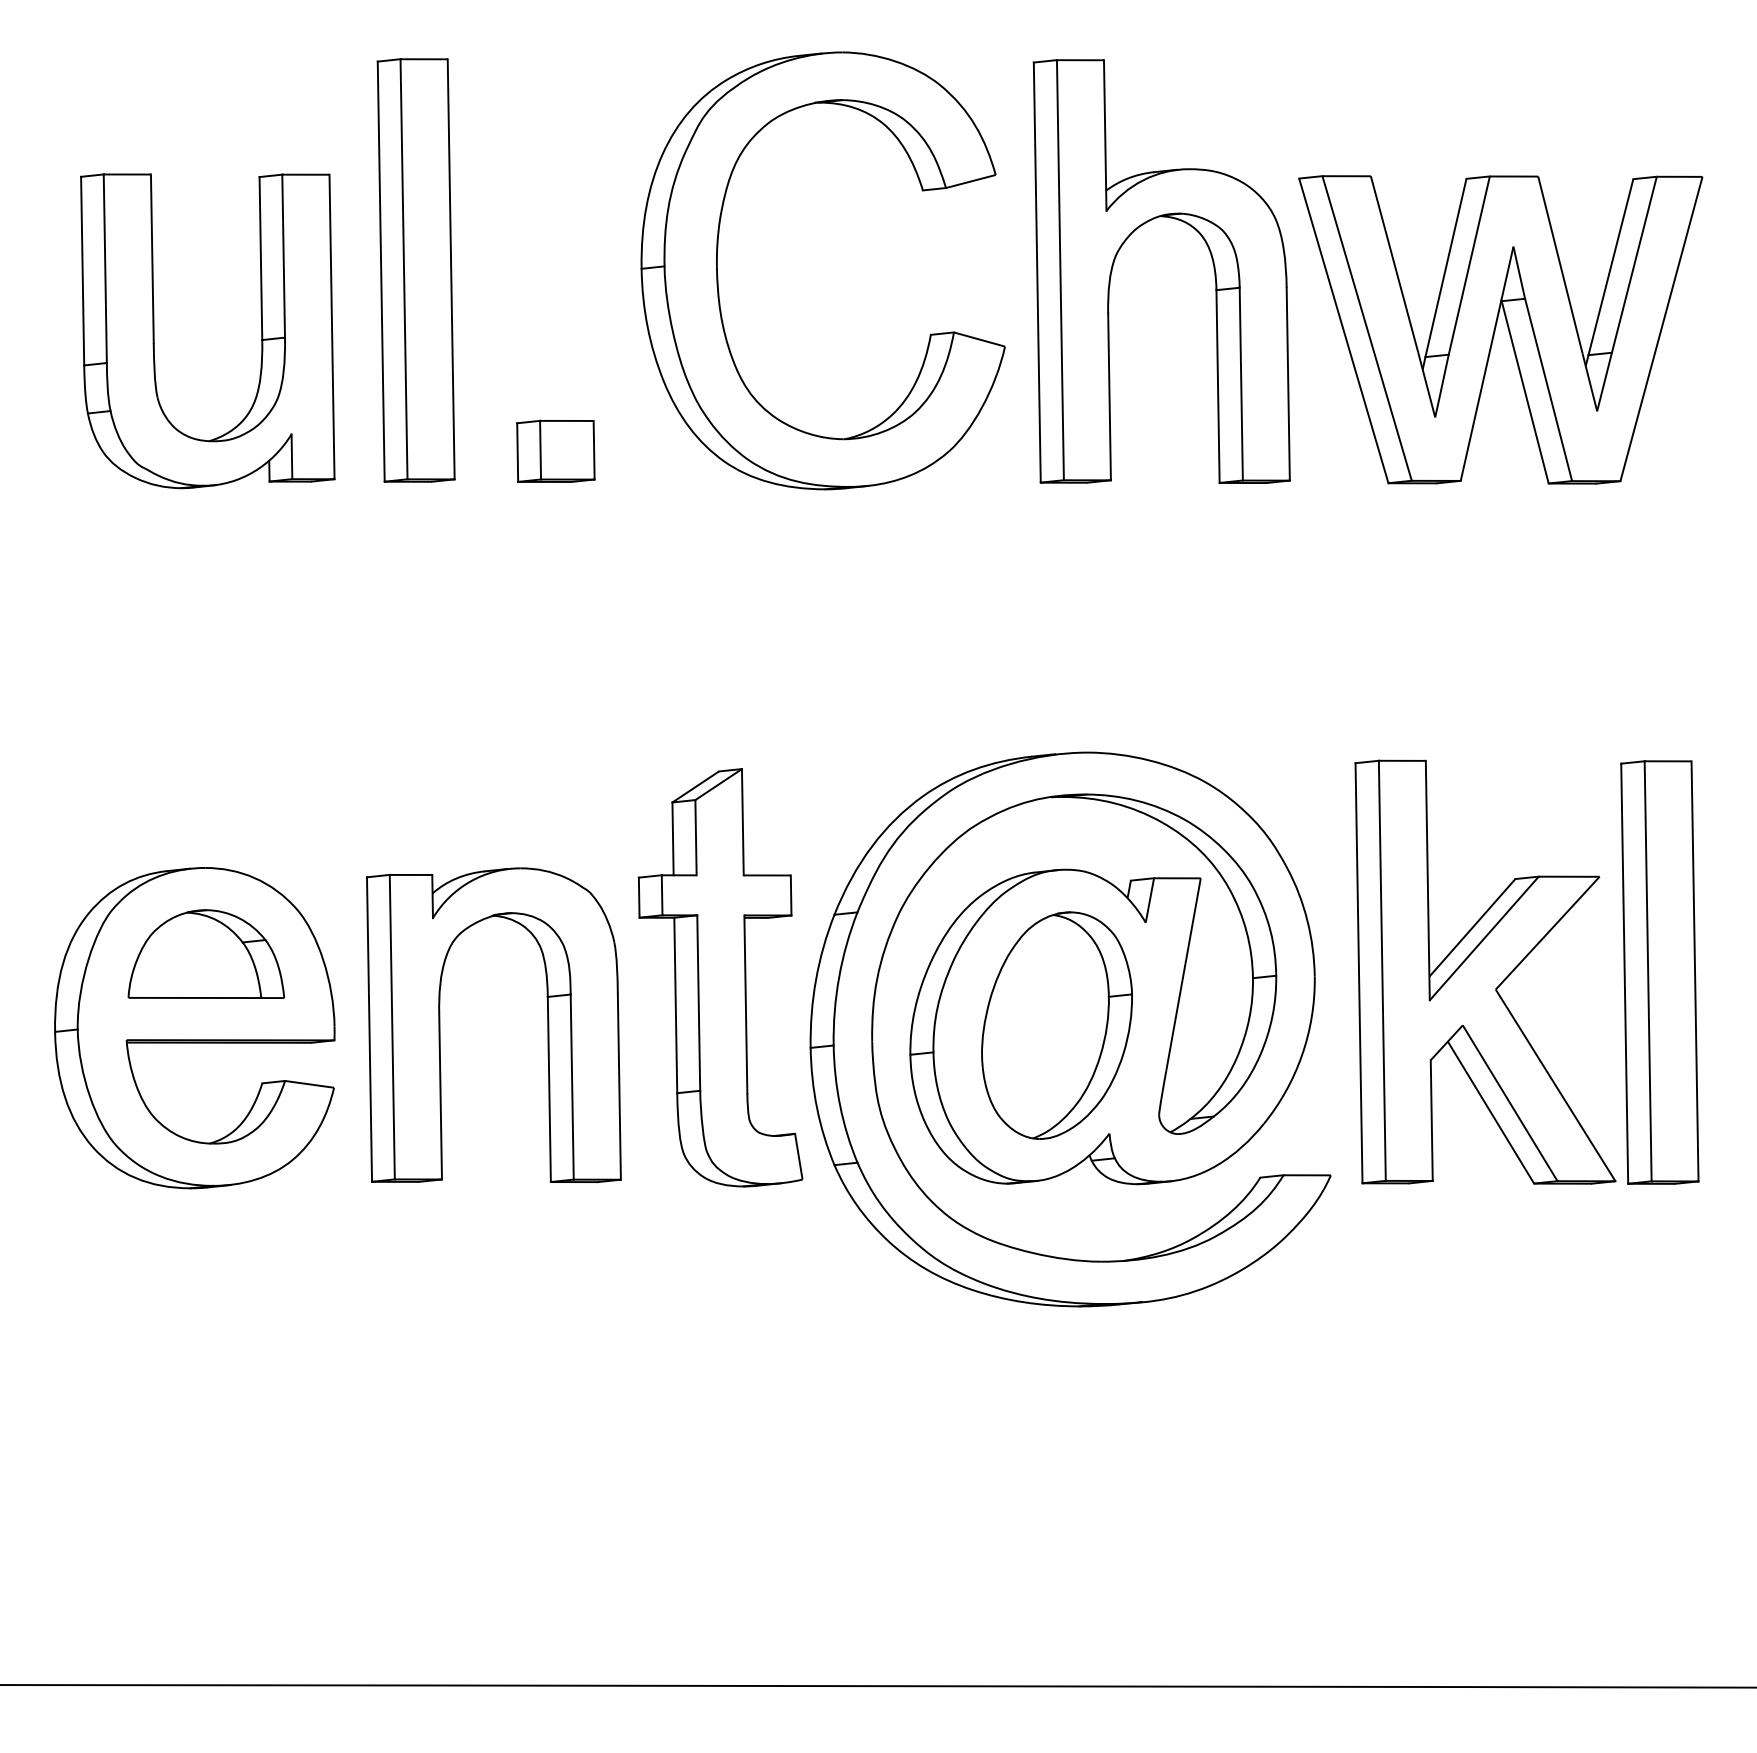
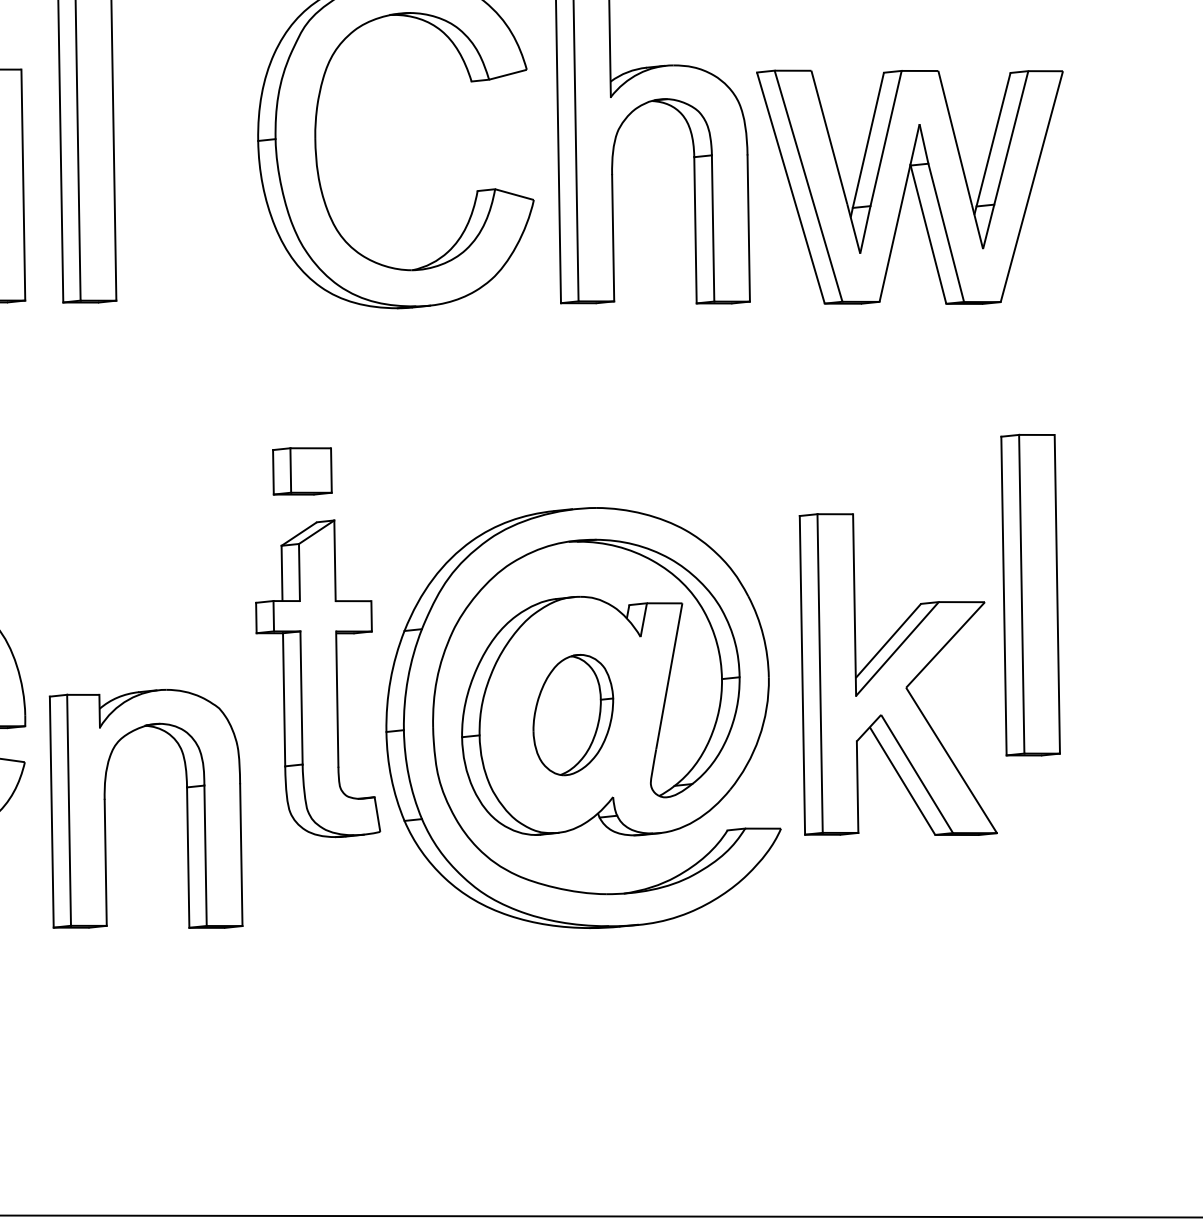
part: (555, 450) -> (302, 470), moved
part: (1659, 972) -> (1030, 595), moved
part: (440, 1025) -> (105, 809), moved
part: (1056, 1025) -> (572, 715), size x0.7

